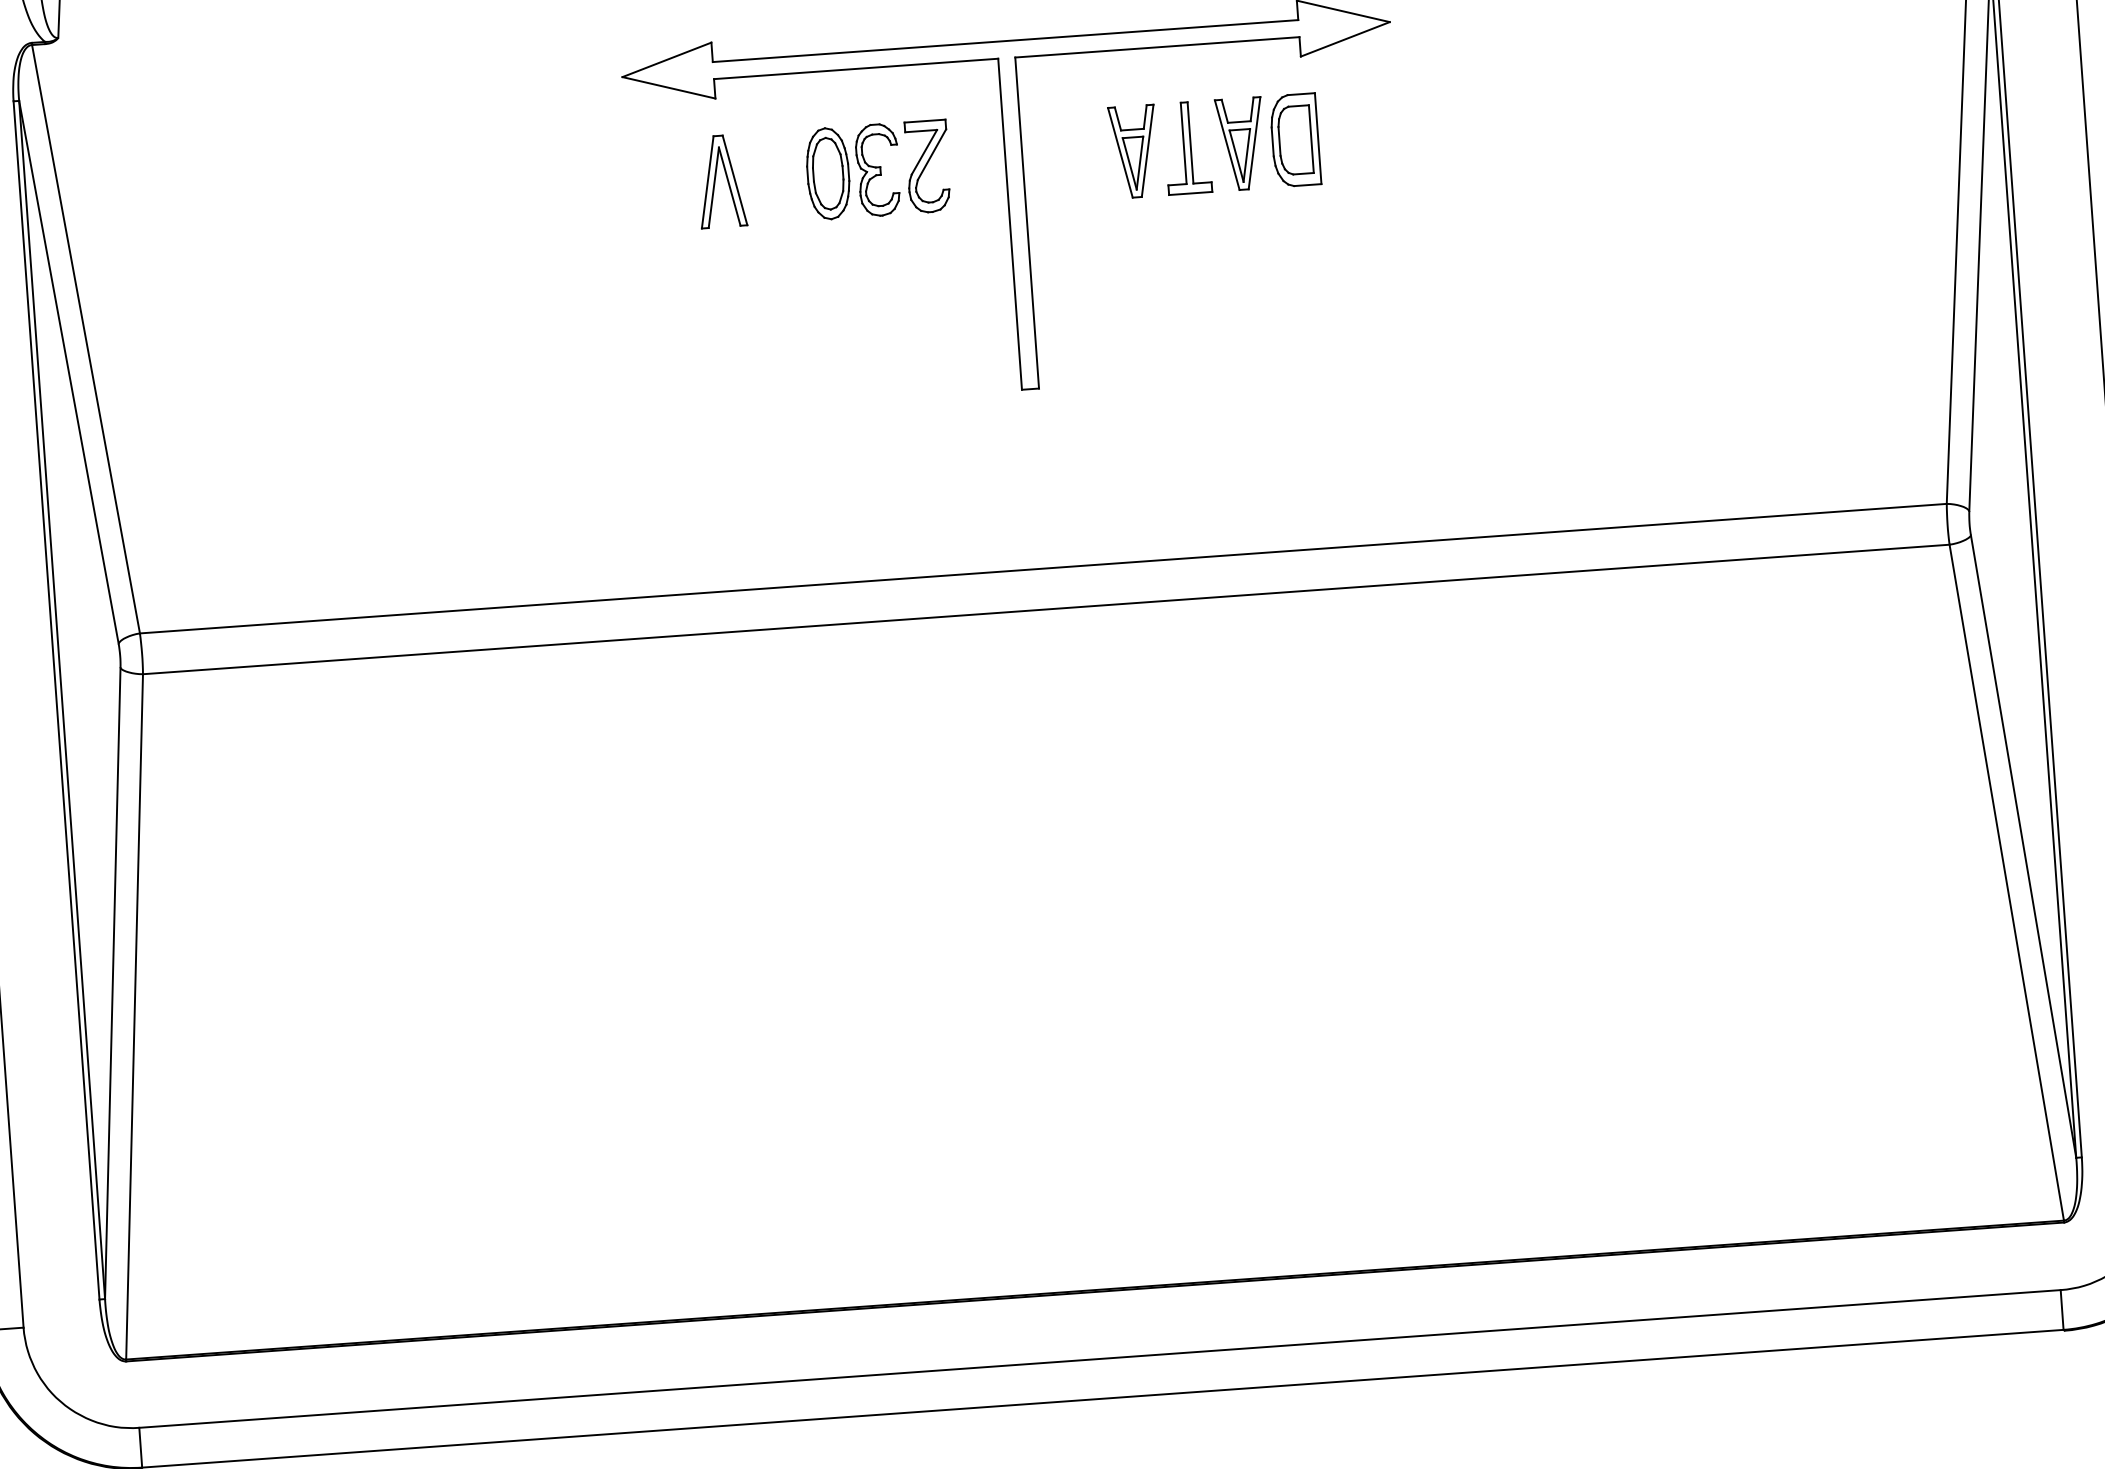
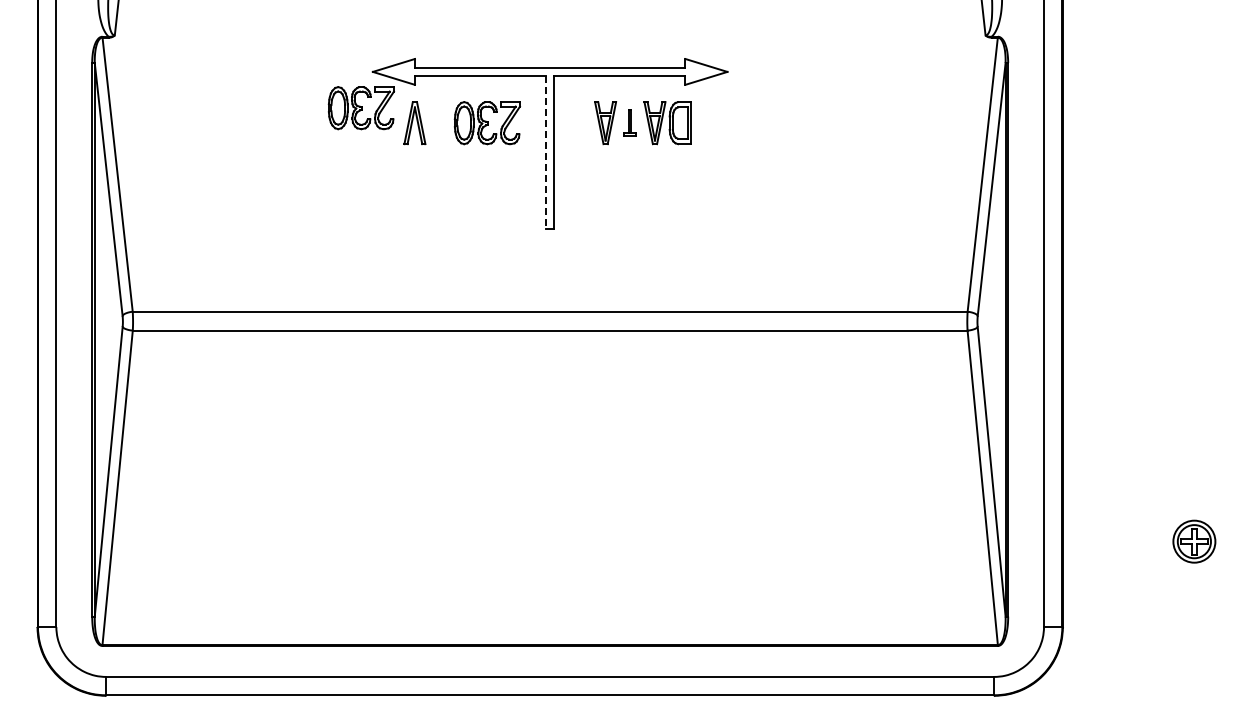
part: (1185, 146) -> (629, 122), size x0.6
part: (601, 158) -> (360, 108), added
line: (1010, 224) -> (546, 152), solid -> dashed

